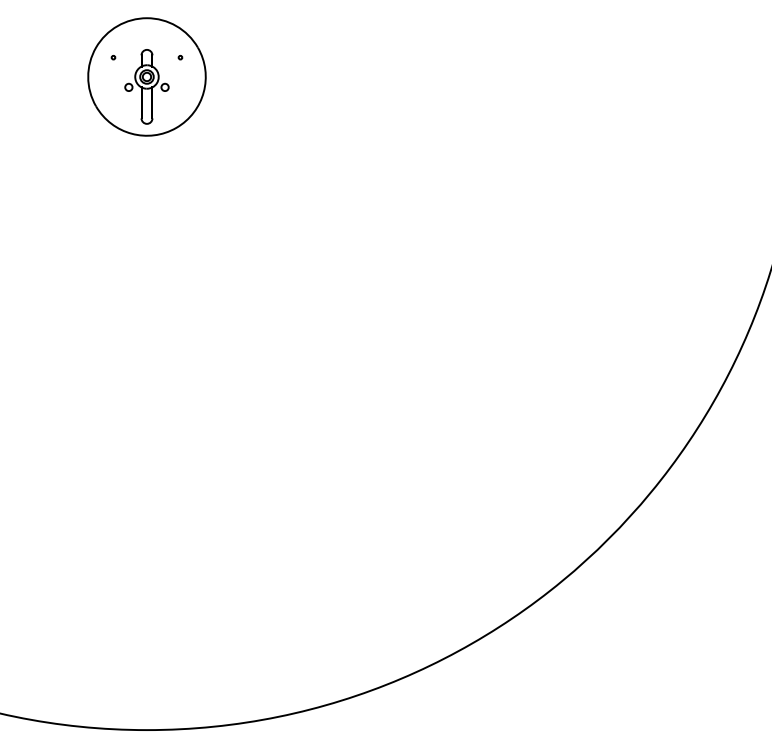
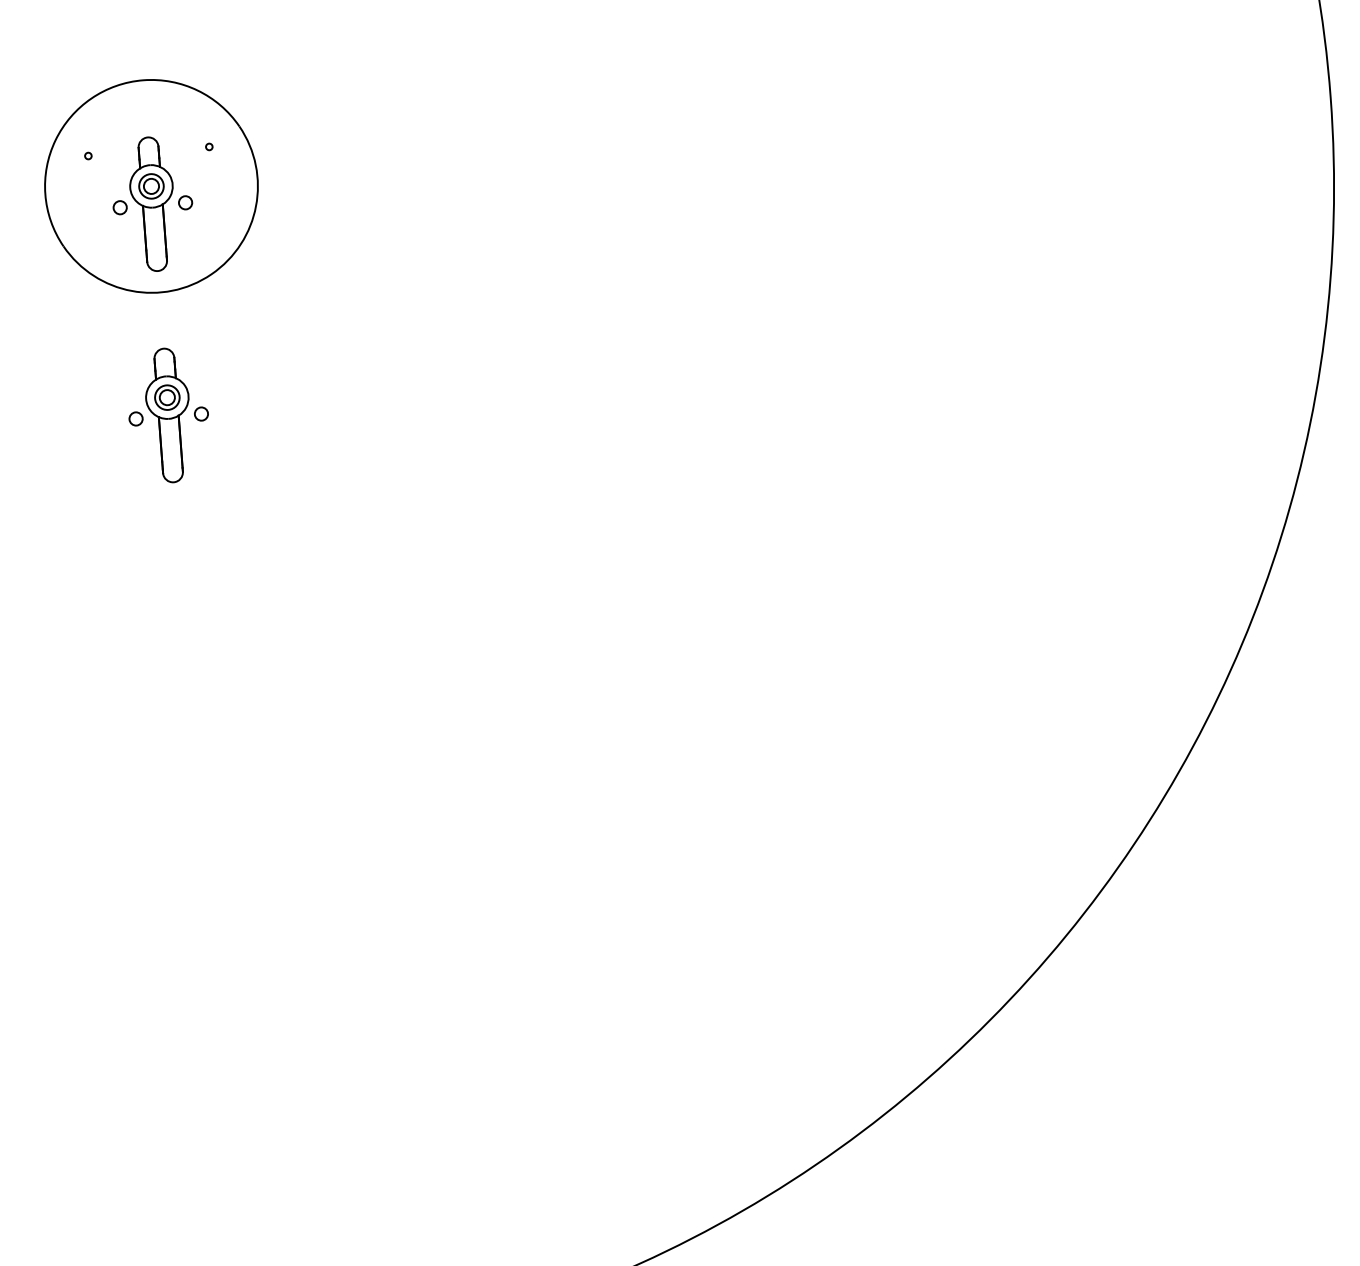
part: (146, 203) -> (167, 414), added

